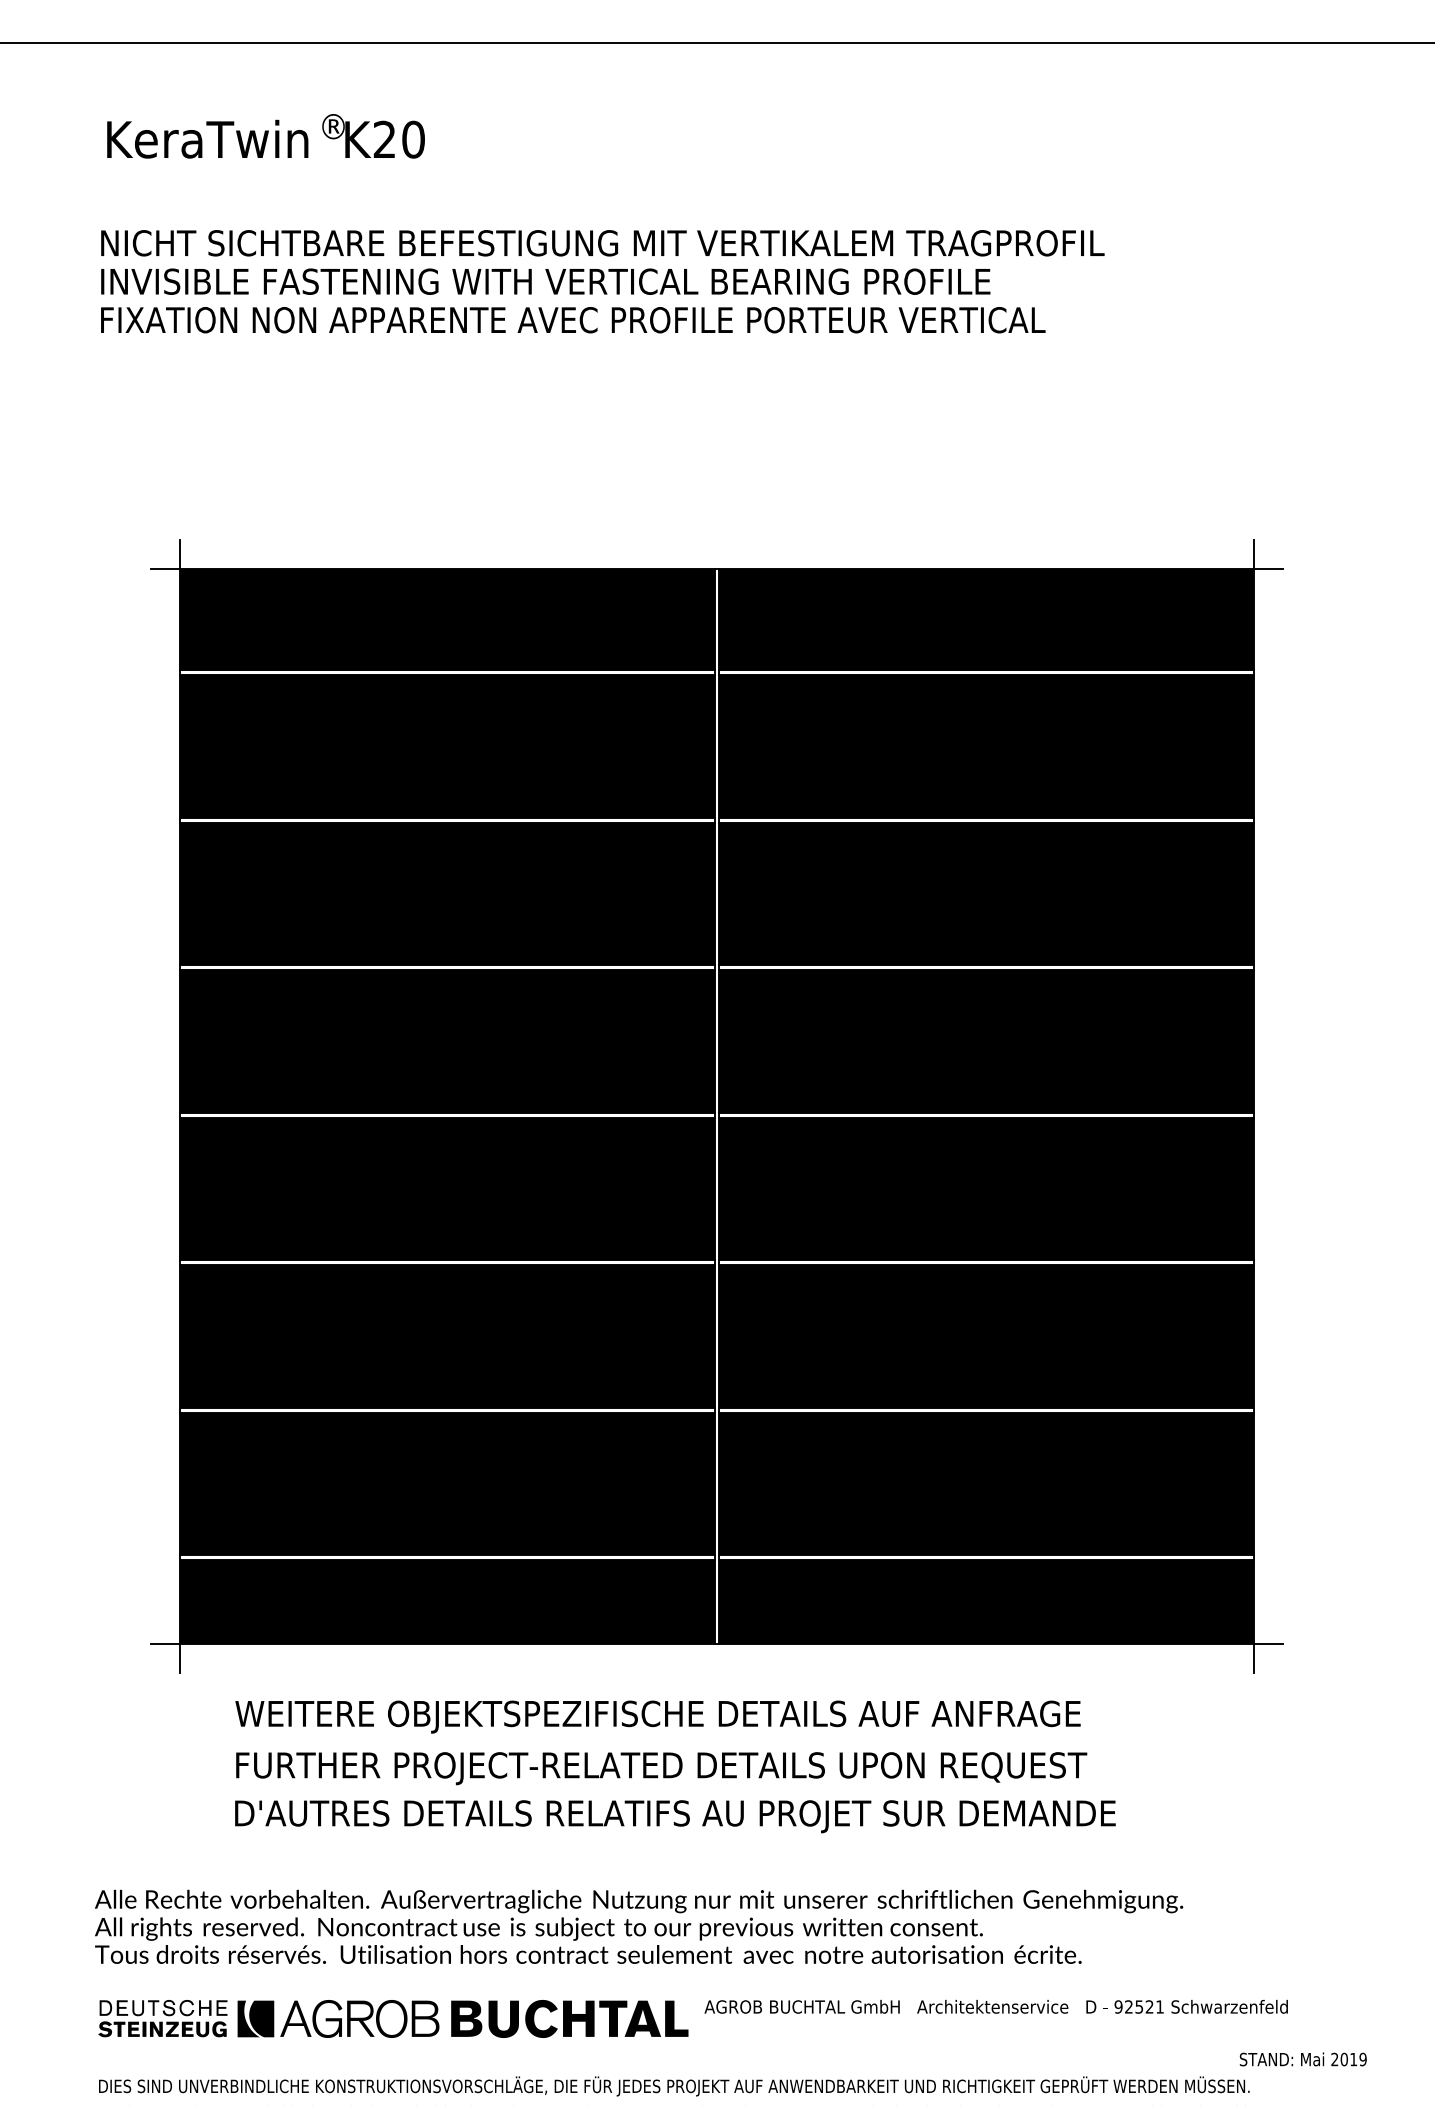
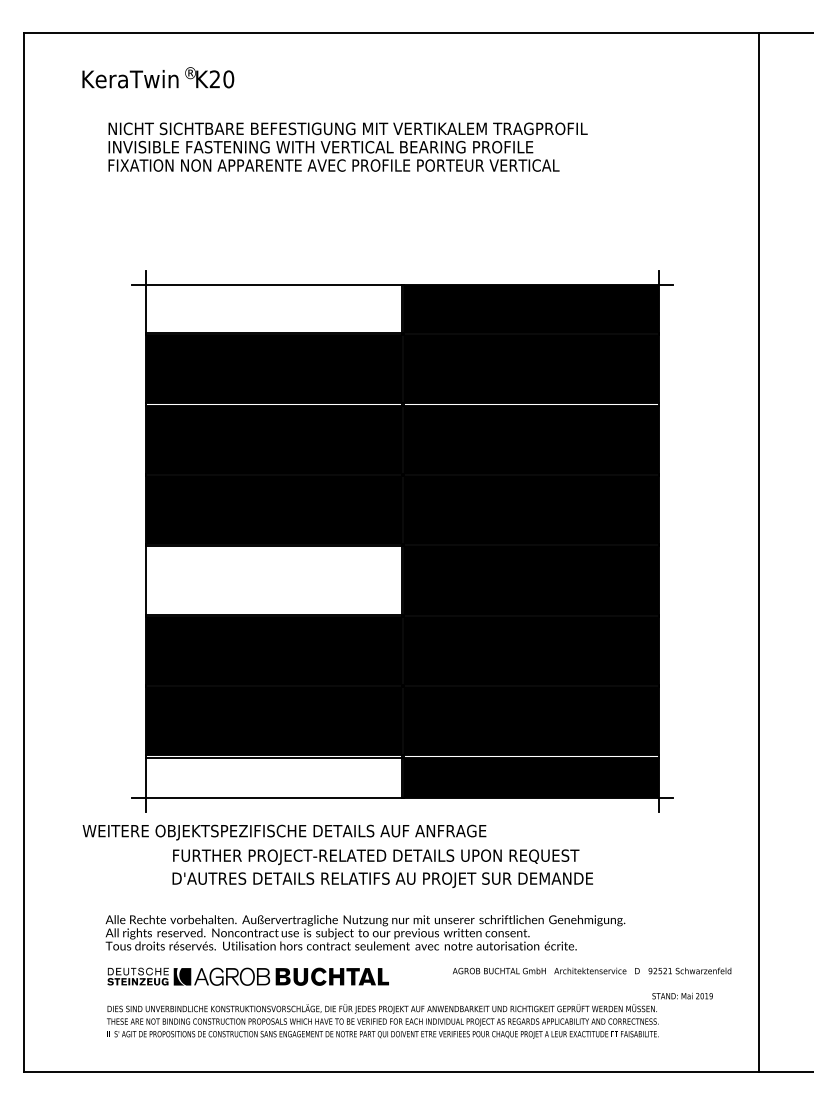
text: (266, 135) -> (158, 77), moved
fill: (446, 619) -> (273, 308), removed
fill: (446, 1189) -> (273, 580), removed
fill: (446, 1601) -> (273, 777), removed
text: (657, 1716) -> (284, 832), moved
text: (997, 2005) -> (592, 970), moved

